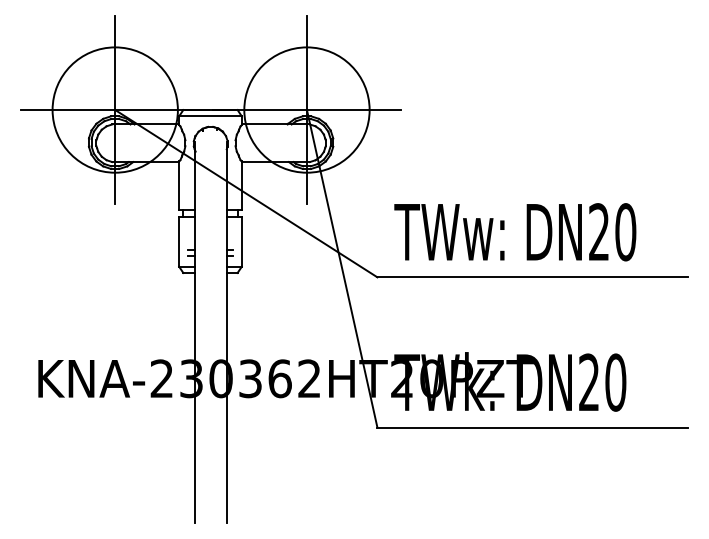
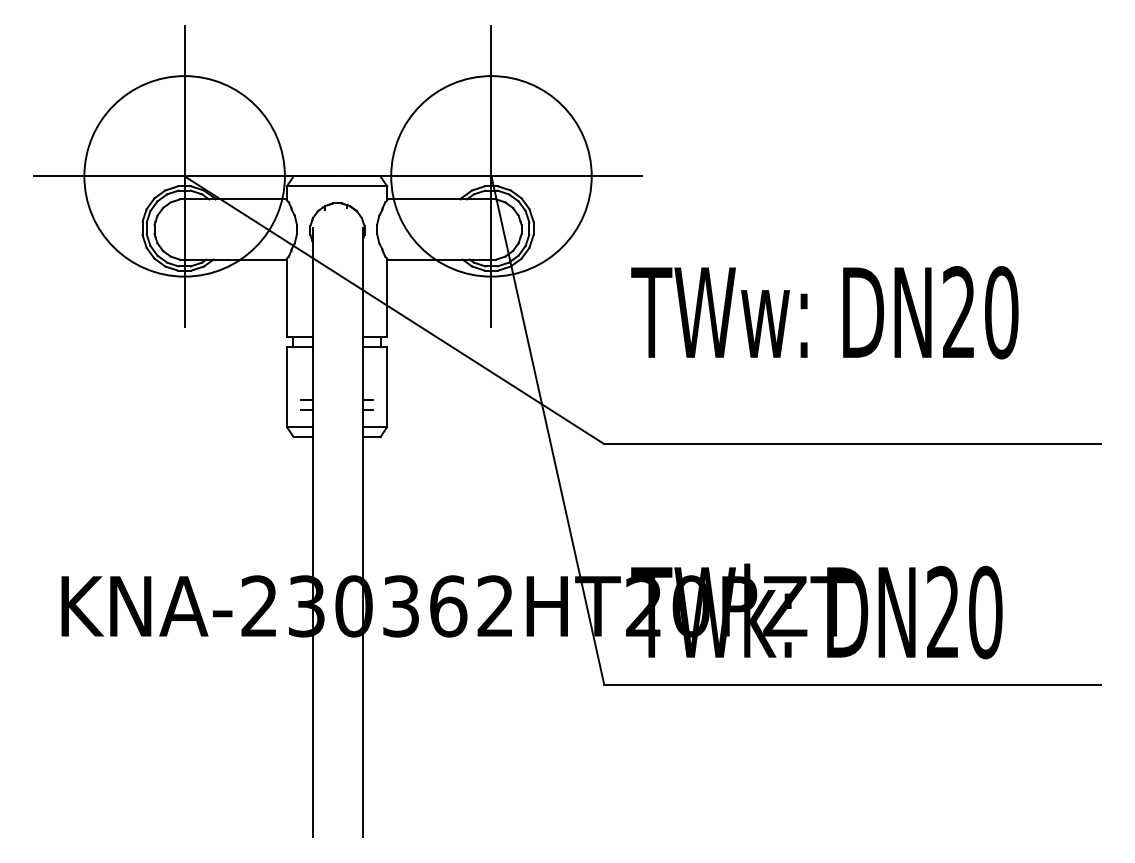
text: (515, 232) -> (825, 313), moved

